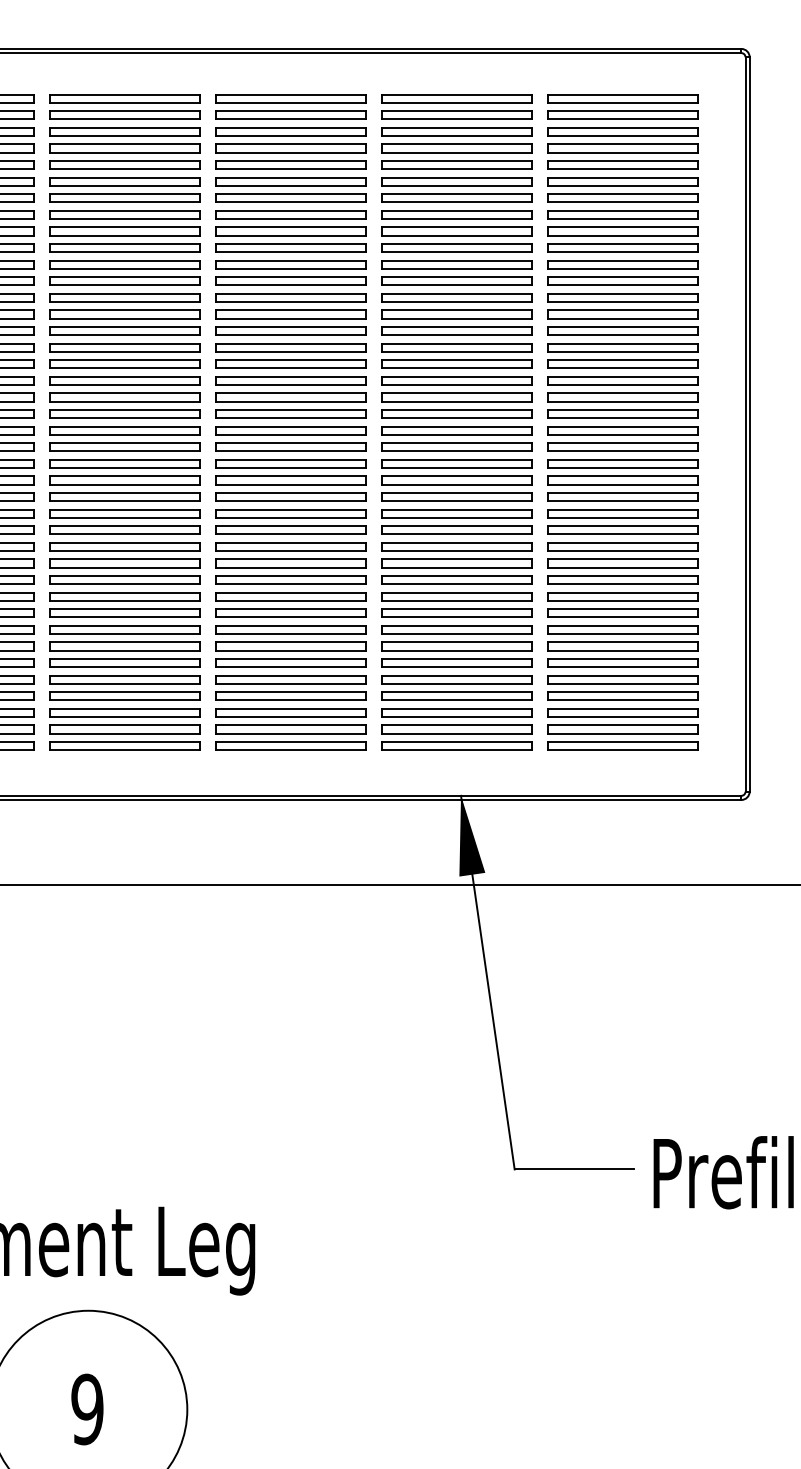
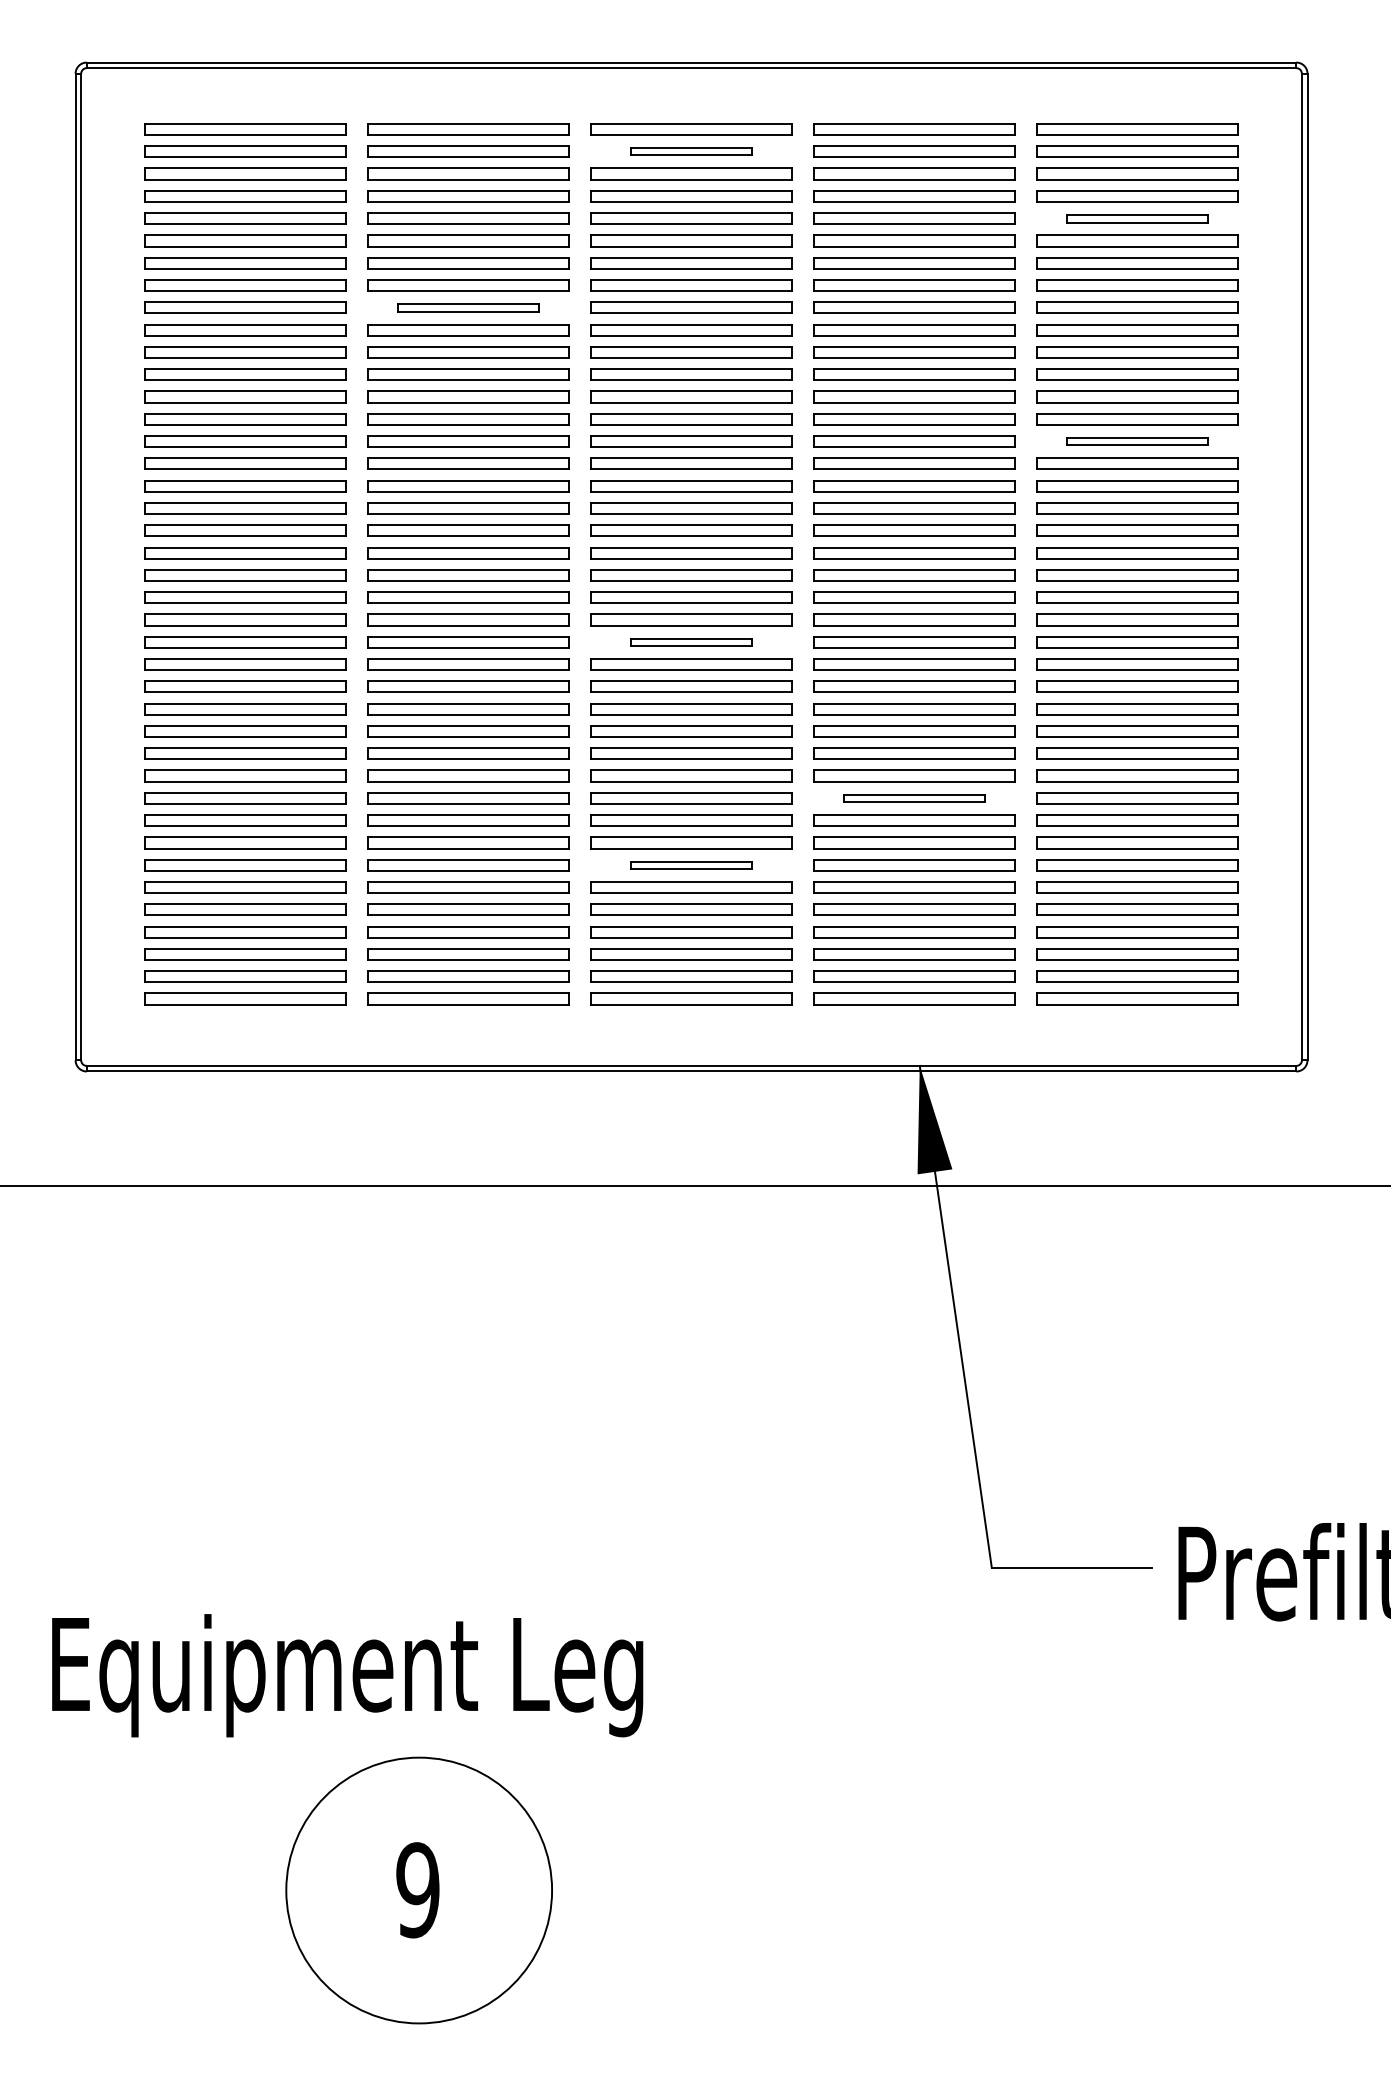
part: (291, 115) -> (691, 151), size x0.6
part: (623, 165) -> (1137, 218), size x0.7
part: (125, 231) -> (468, 307), size x0.7
part: (623, 331) -> (1137, 441), size x0.7
part: (291, 480) -> (691, 642), size x0.6
part: (457, 596) -> (914, 798), size x0.7
part: (291, 646) -> (691, 865), size x0.6

